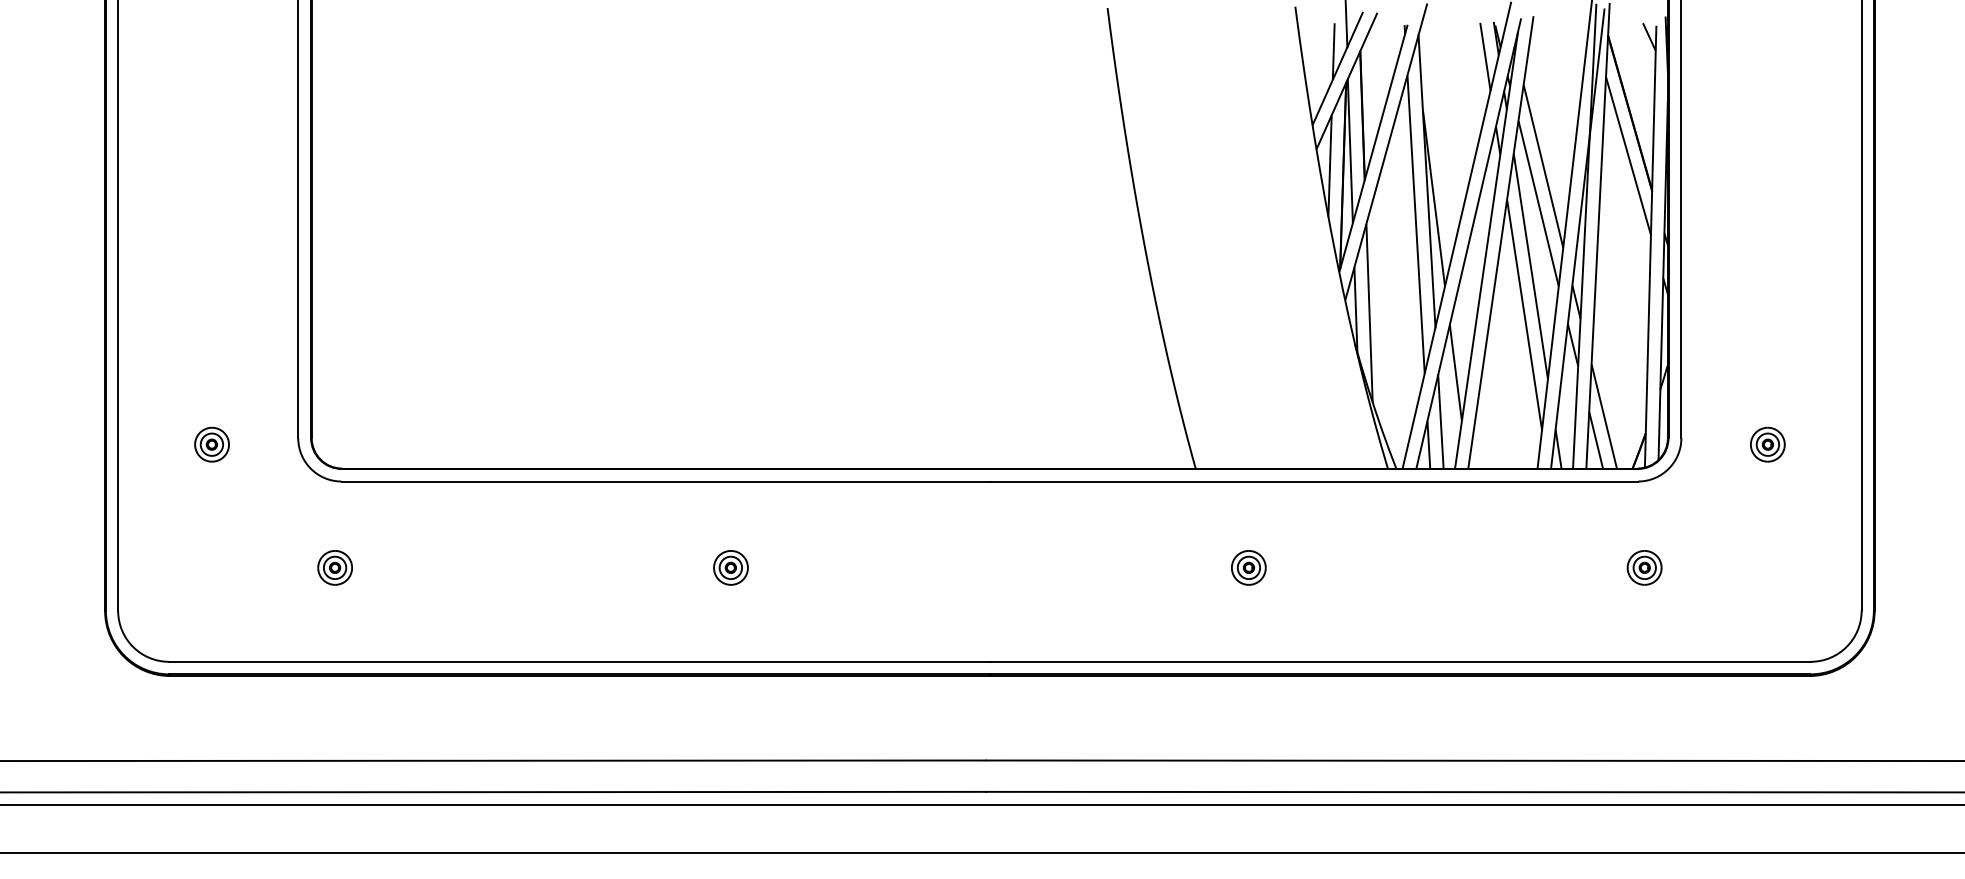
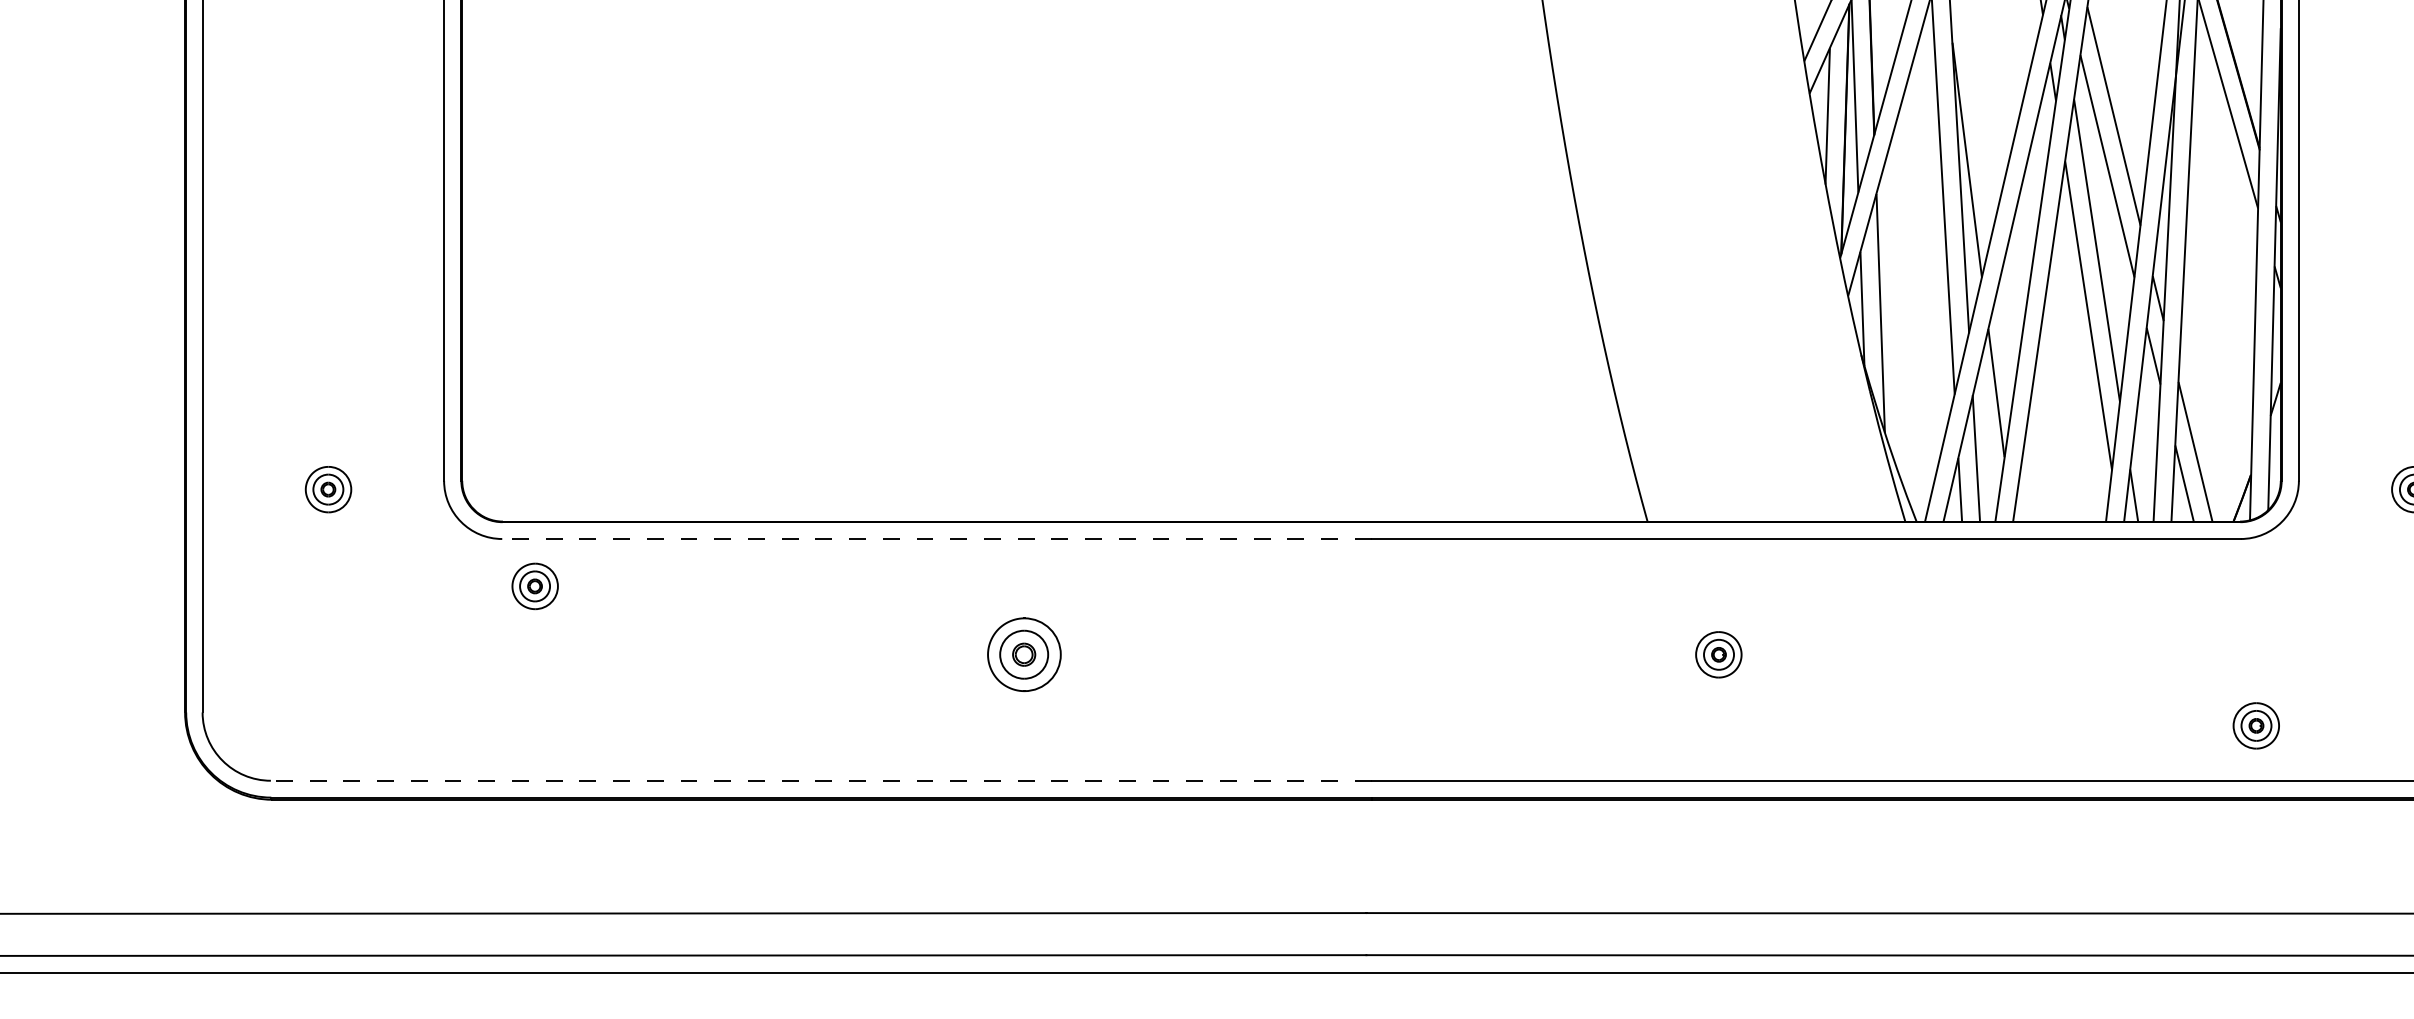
line: (665, 481) -> (936, 538), solid -> dashed
part: (334, 567) -> (534, 585), moved
part: (730, 567) -> (1023, 654), size x1.6
part: (1644, 567) -> (2256, 725), moved
line: (579, 661) -> (821, 780), solid -> dashed

